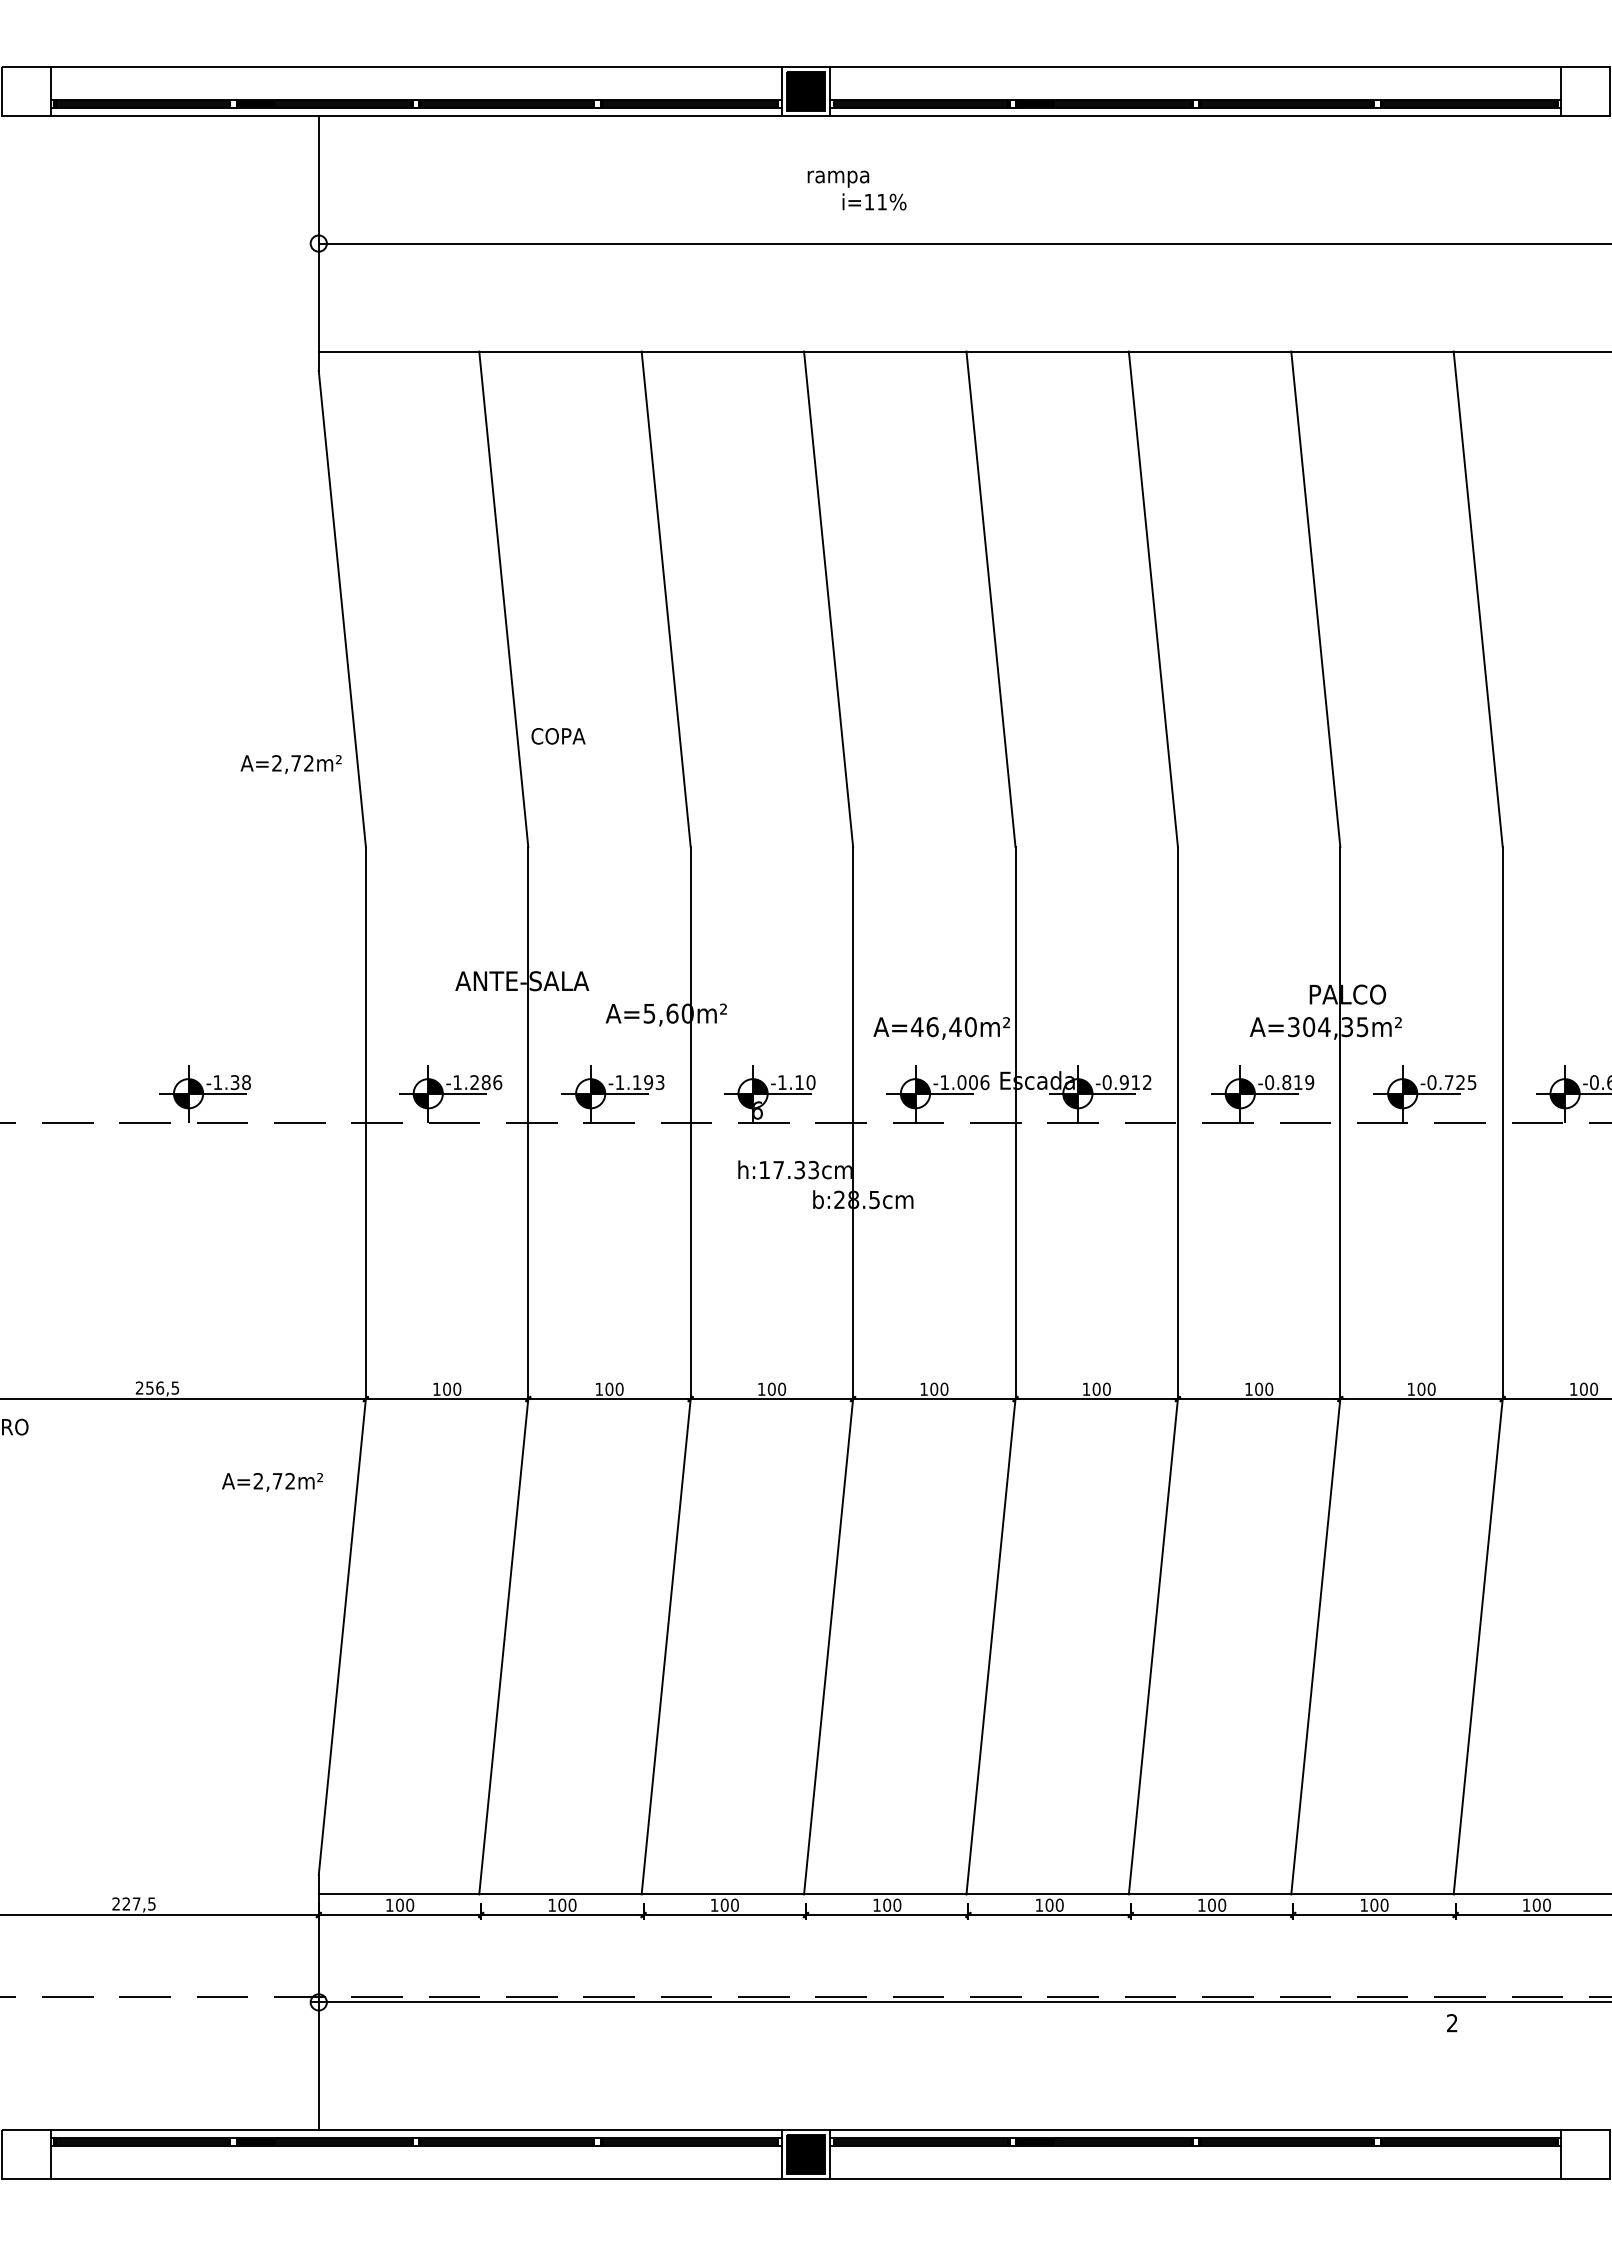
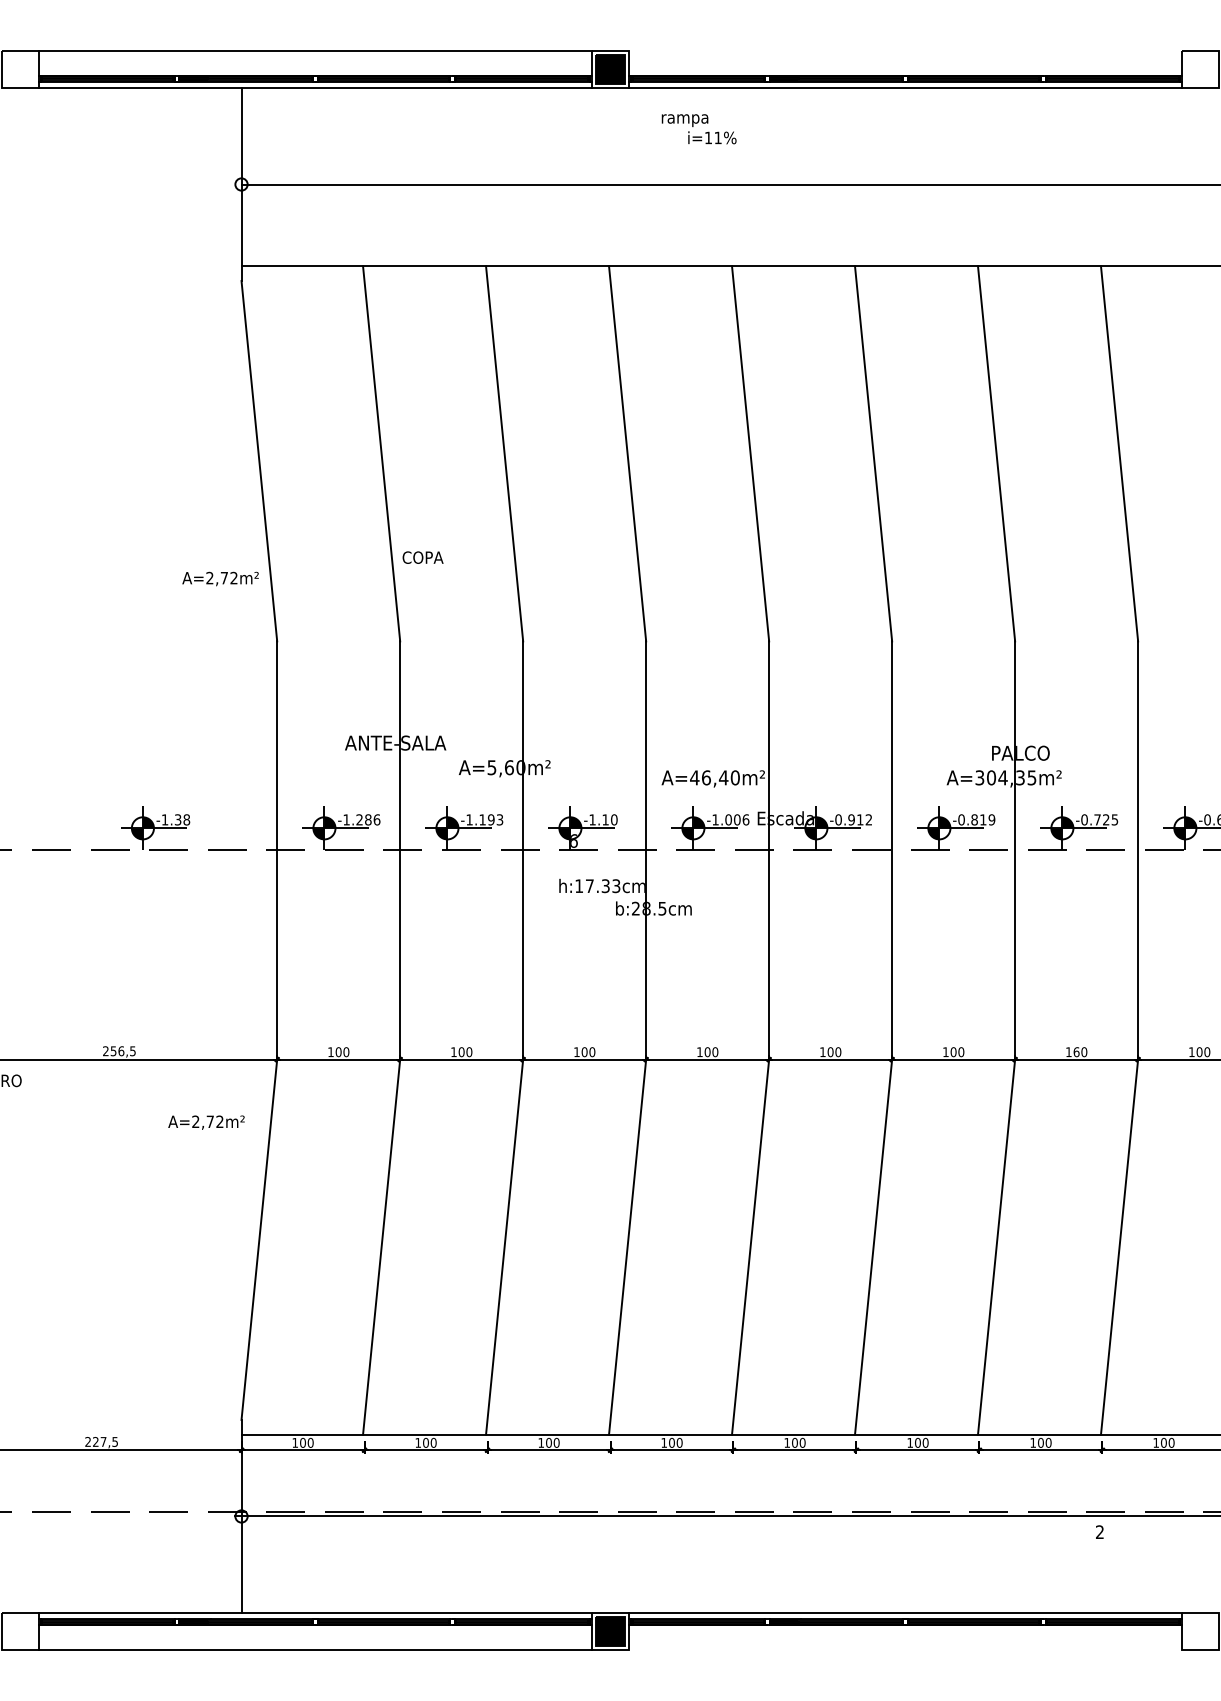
line: (1195, 67) -> (905, 51), removed
text: (856, 190) -> (698, 129), moved
text: (1421, 1388) -> (1076, 1051), 100 -> 160
line: (1195, 2178) -> (905, 1649), removed

